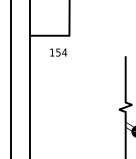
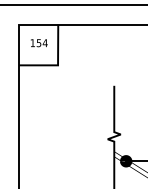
text: (58, 52) -> (39, 43), moved

